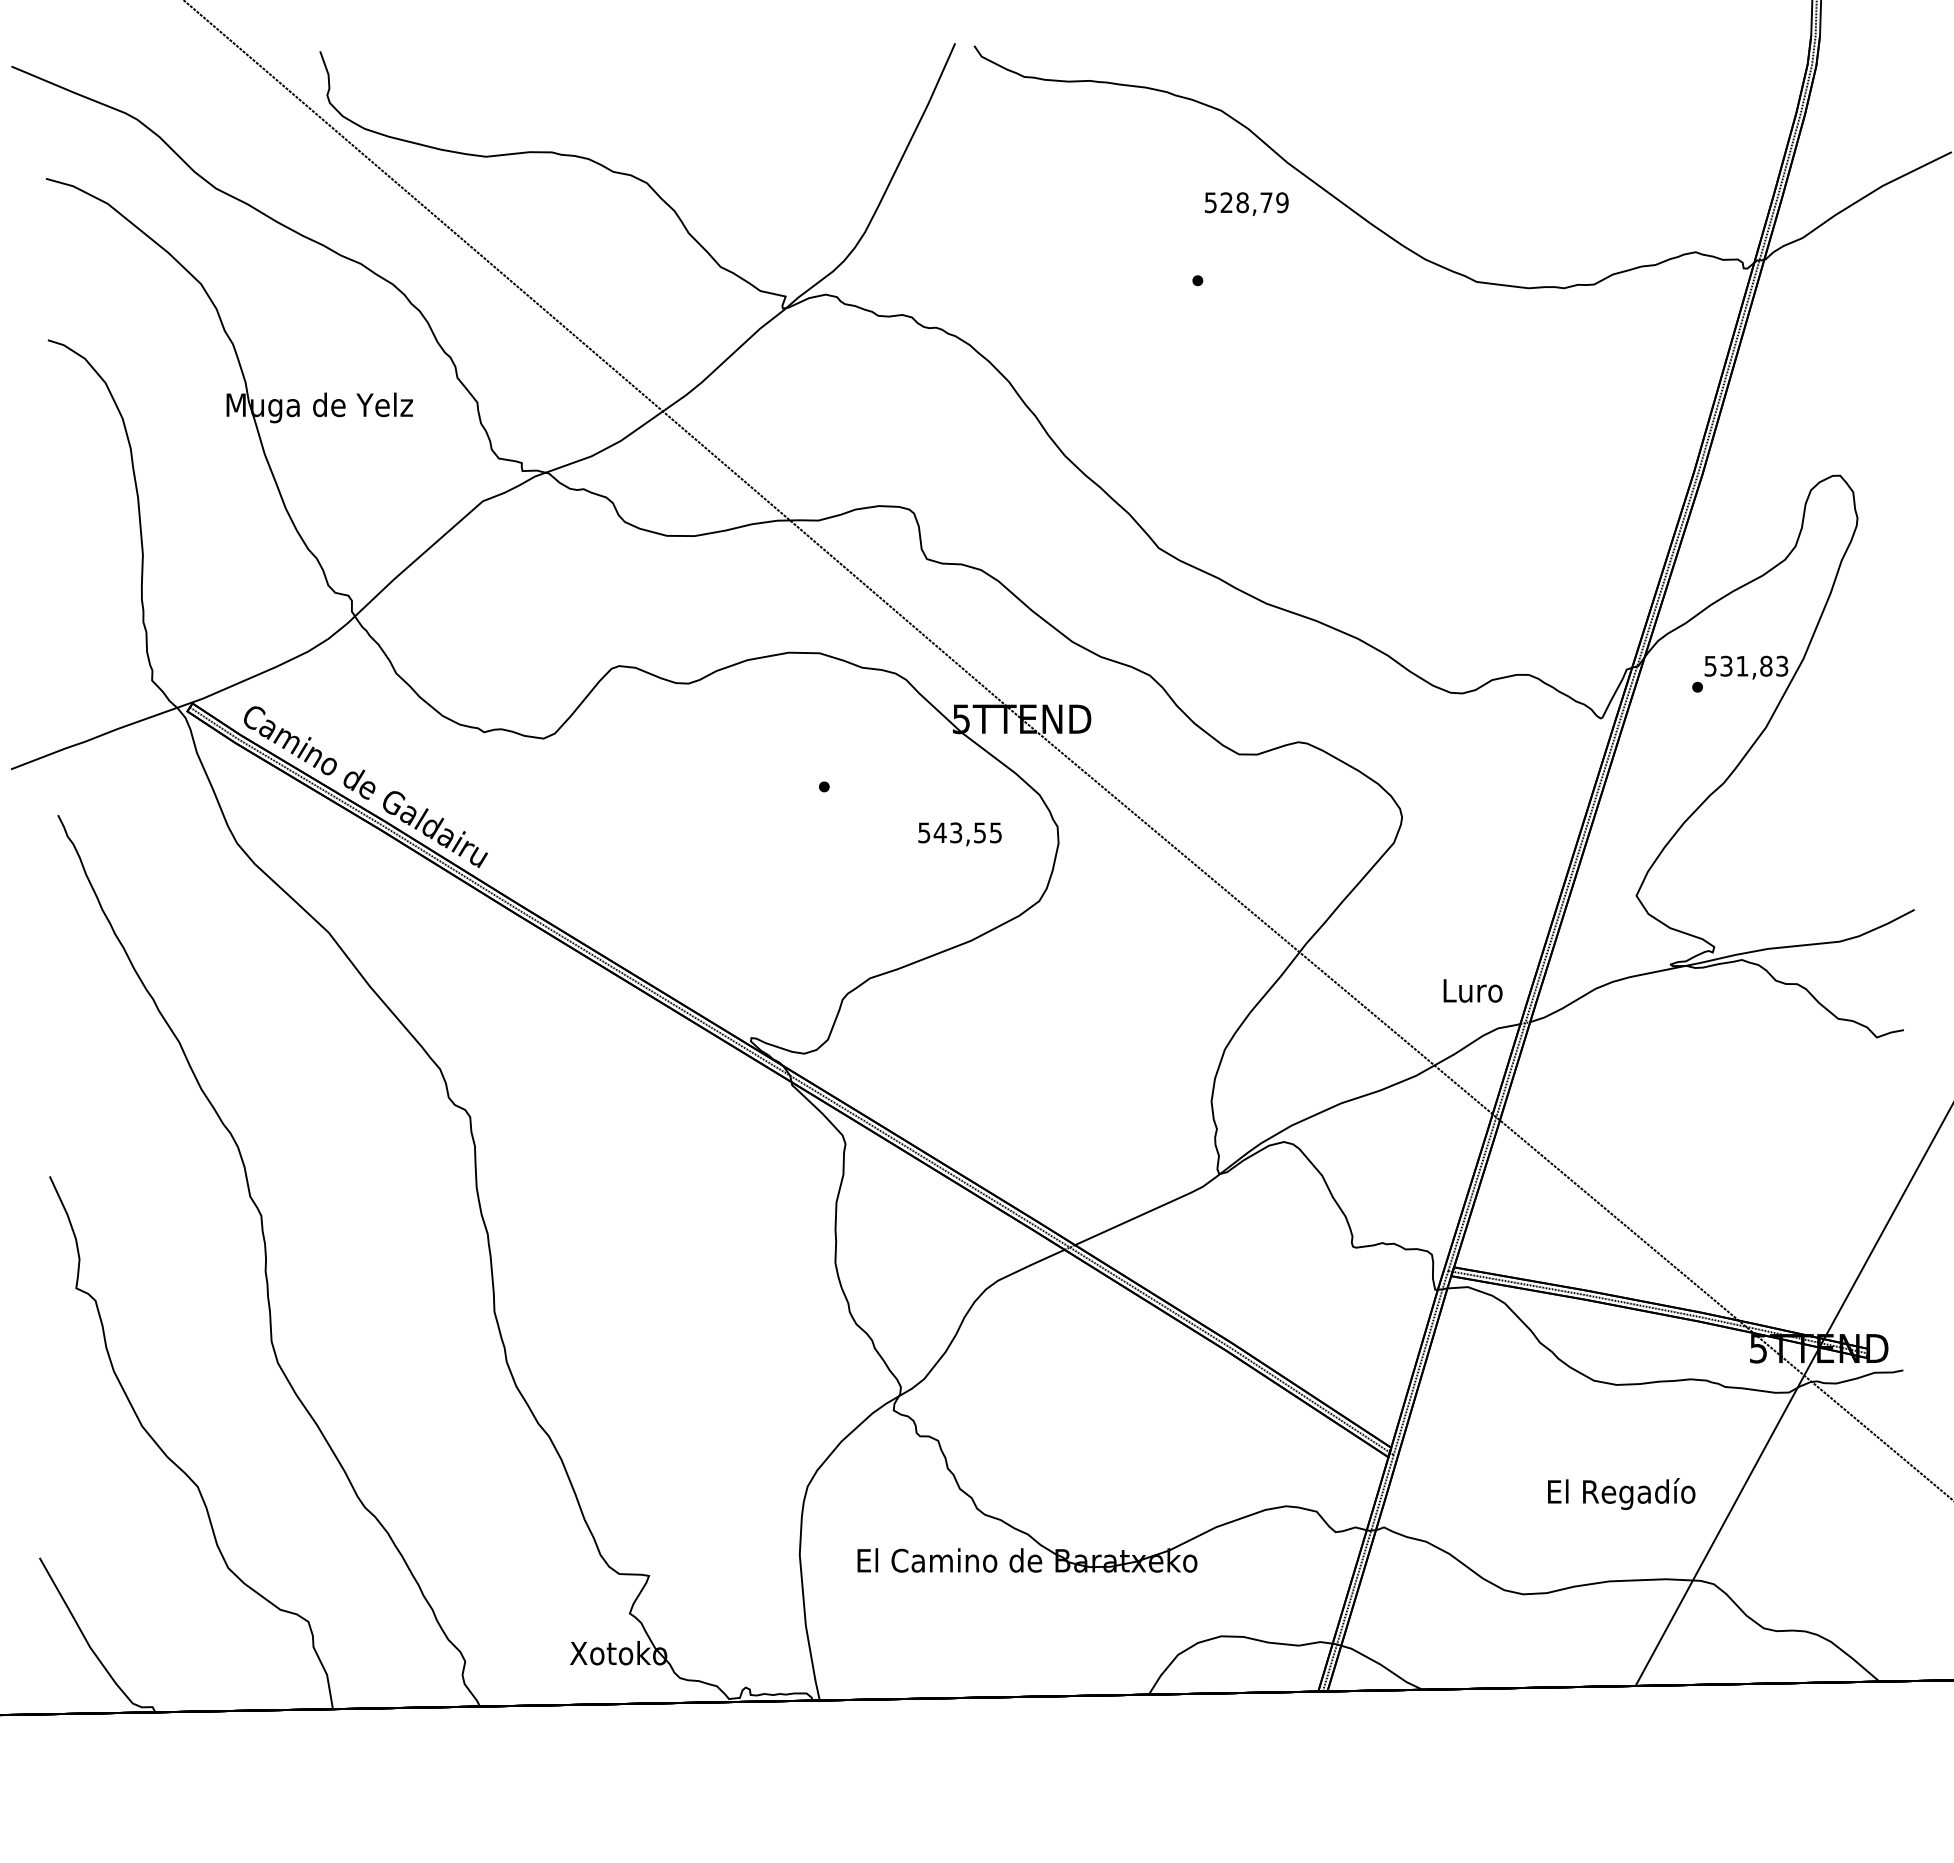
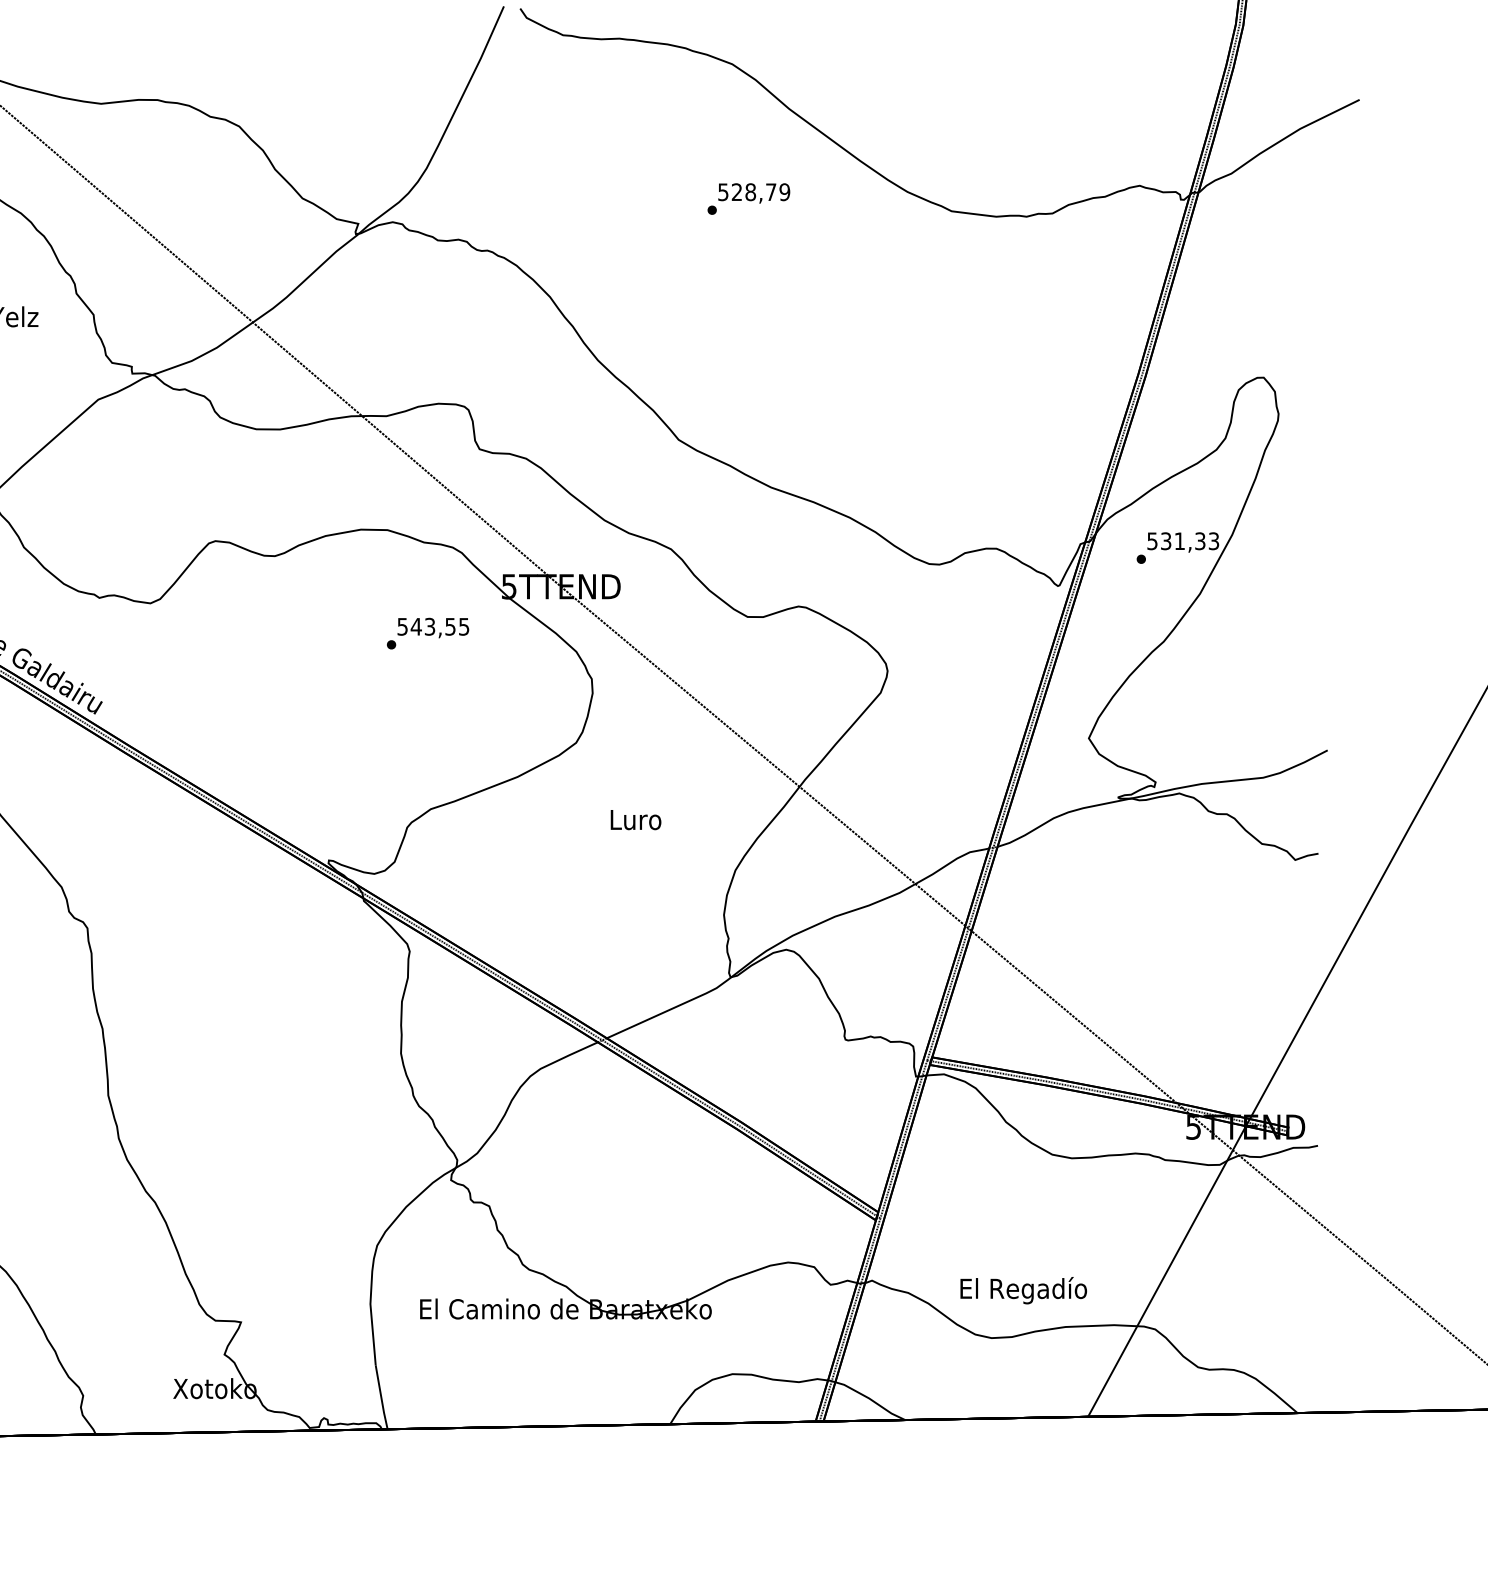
text: (1246, 203) -> (754, 192), moved
text: (1766, 665) -> (1200, 540), 531,83 -> 531,33
text: (959, 834) -> (432, 628), moved
text: (1472, 990) -> (635, 819), moved
text: (1621, 1493) -> (1023, 1290), moved

